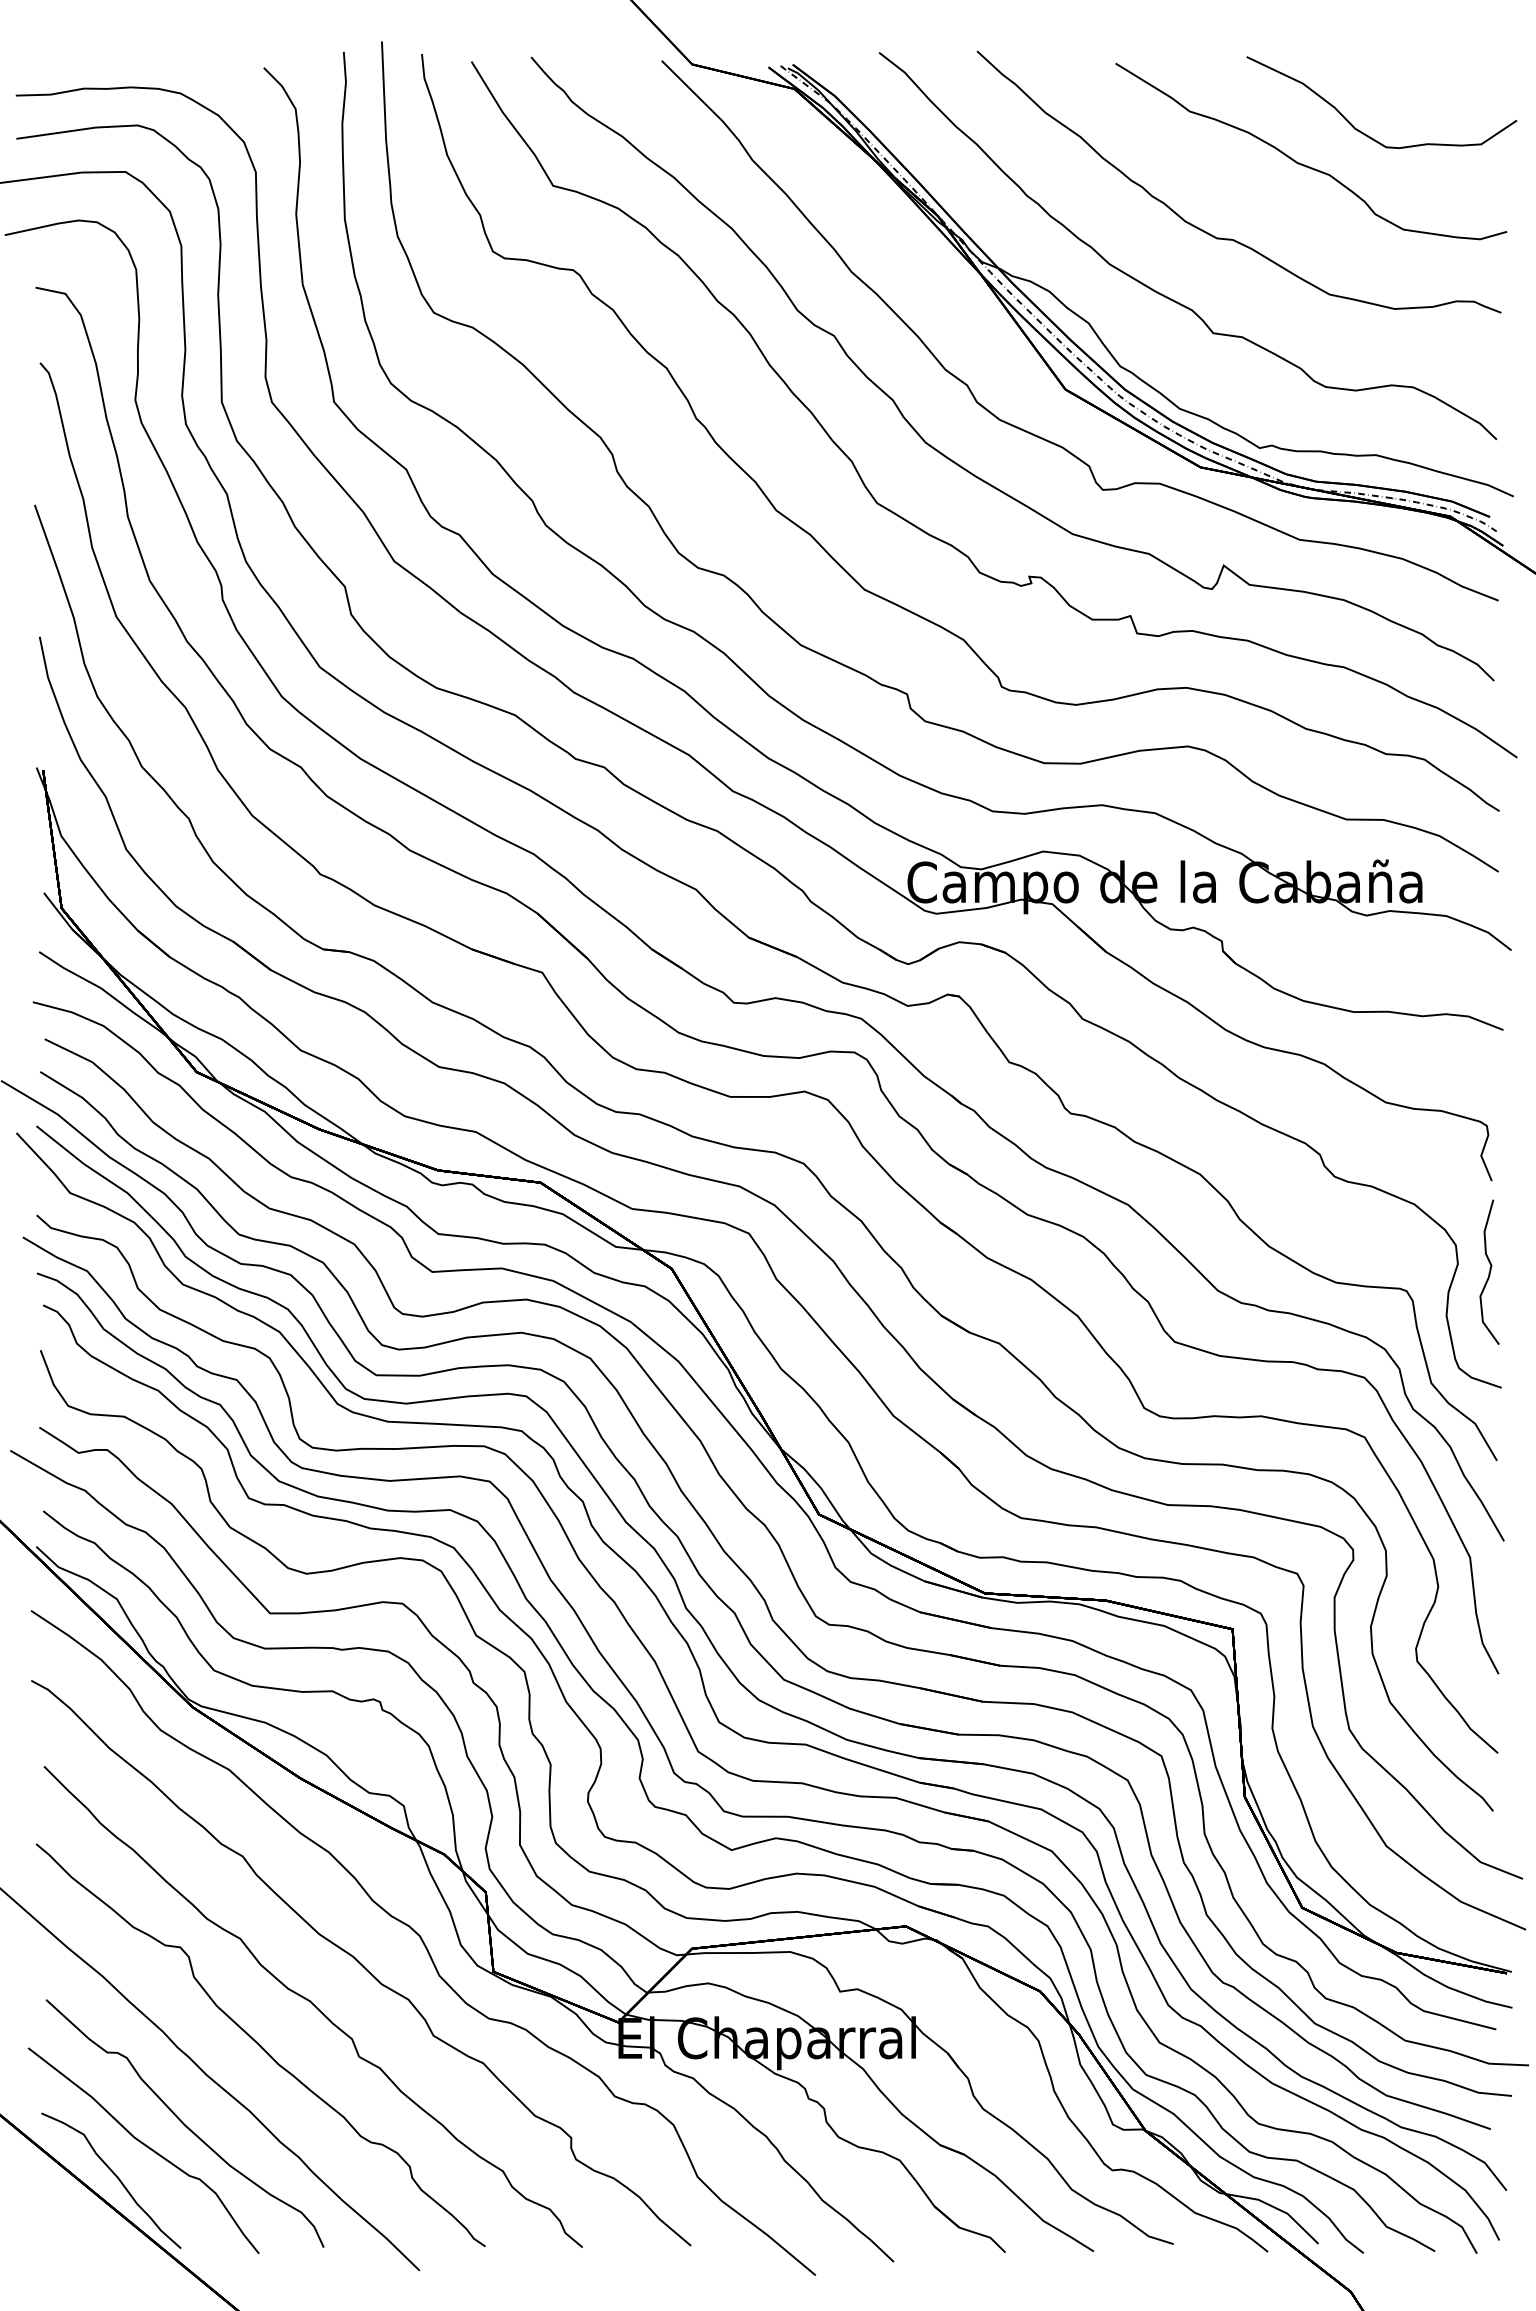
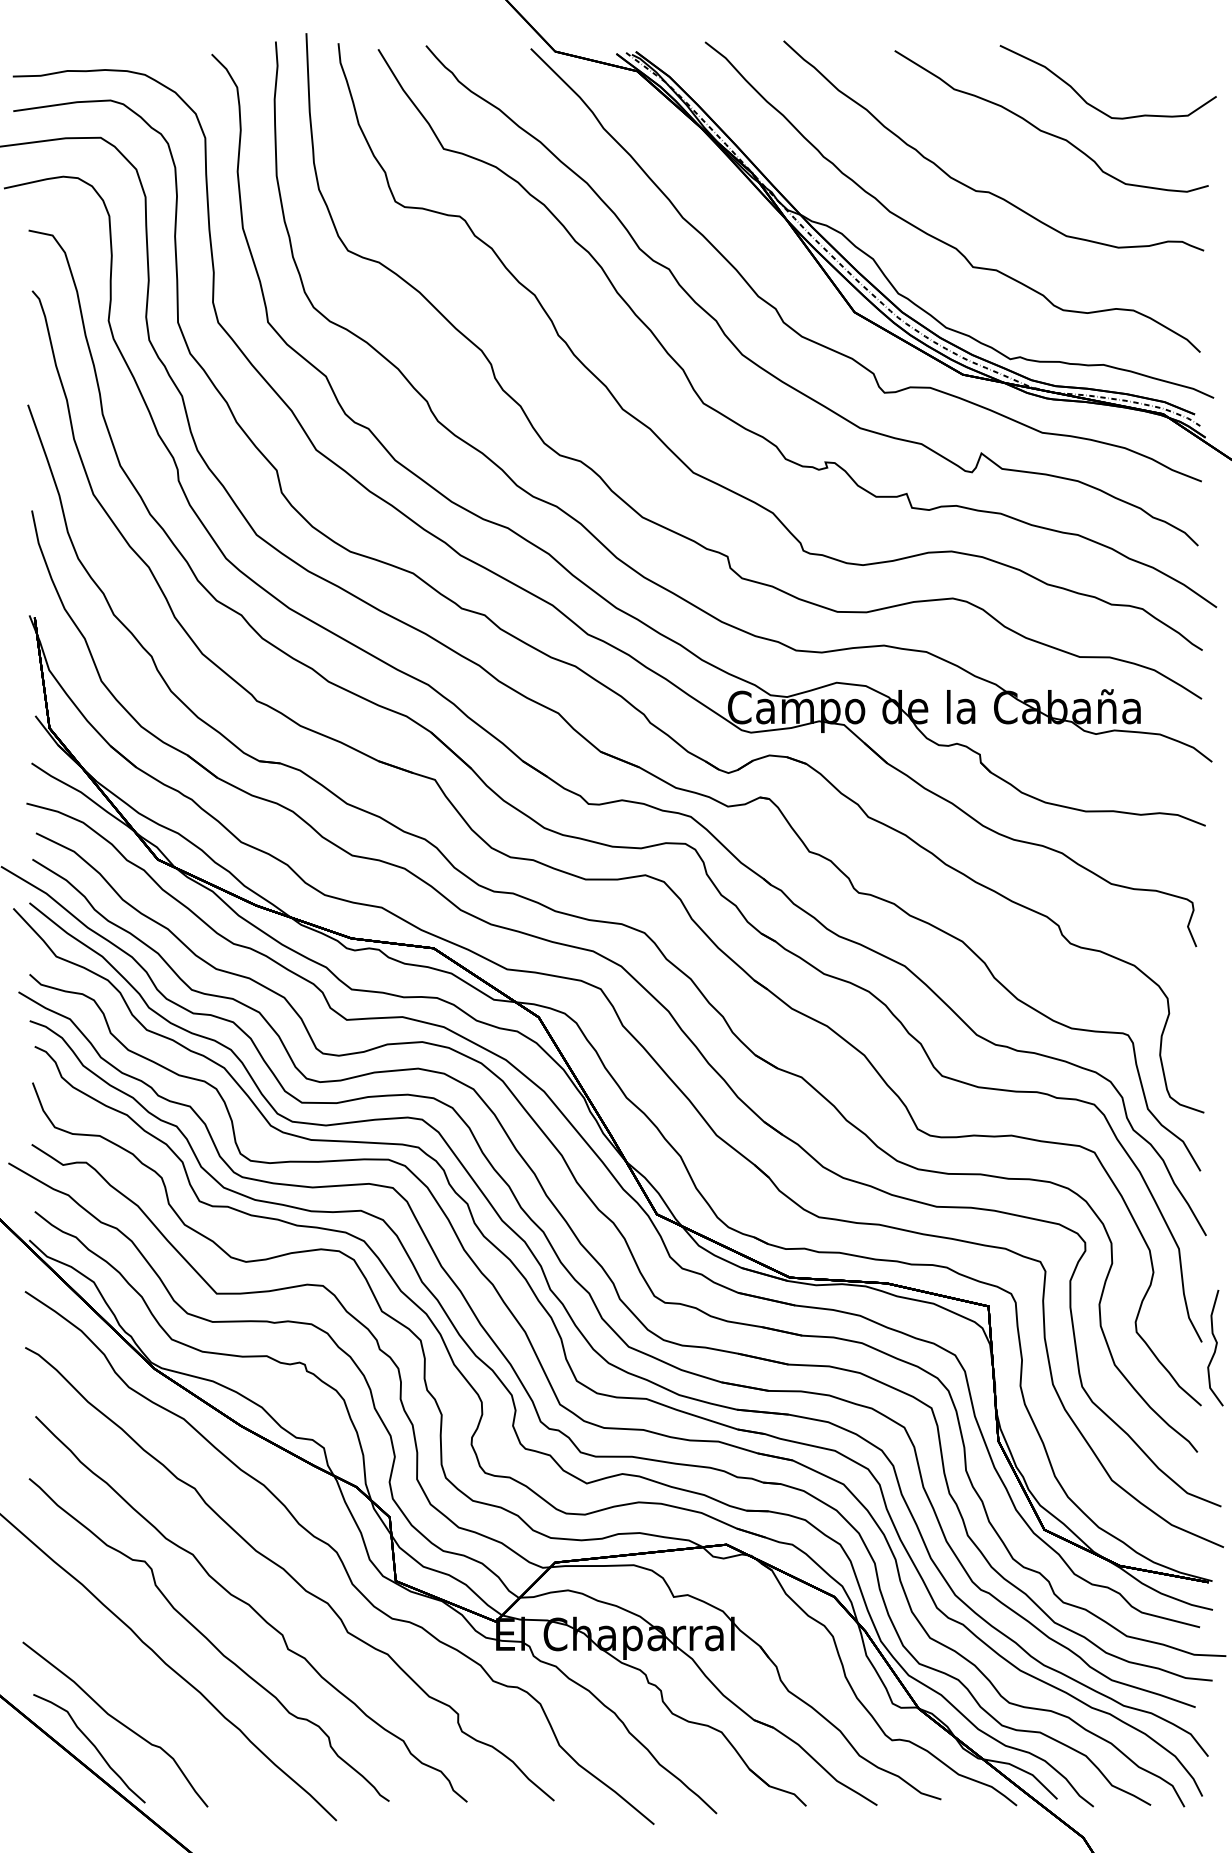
curve: (1489, 1271) -> (1215, 1347), moved
curve: (184, 2123) -> (148, 1702), removed

